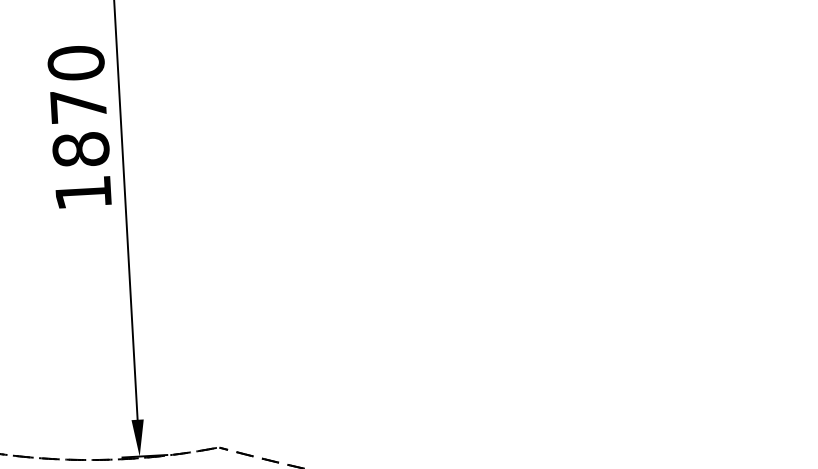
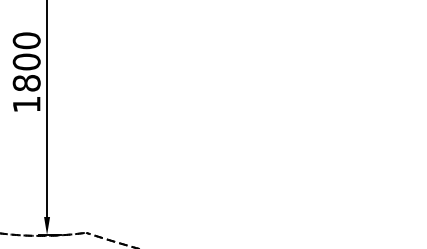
text: (78, 105) -> (26, 61), 1870 -> 1800

